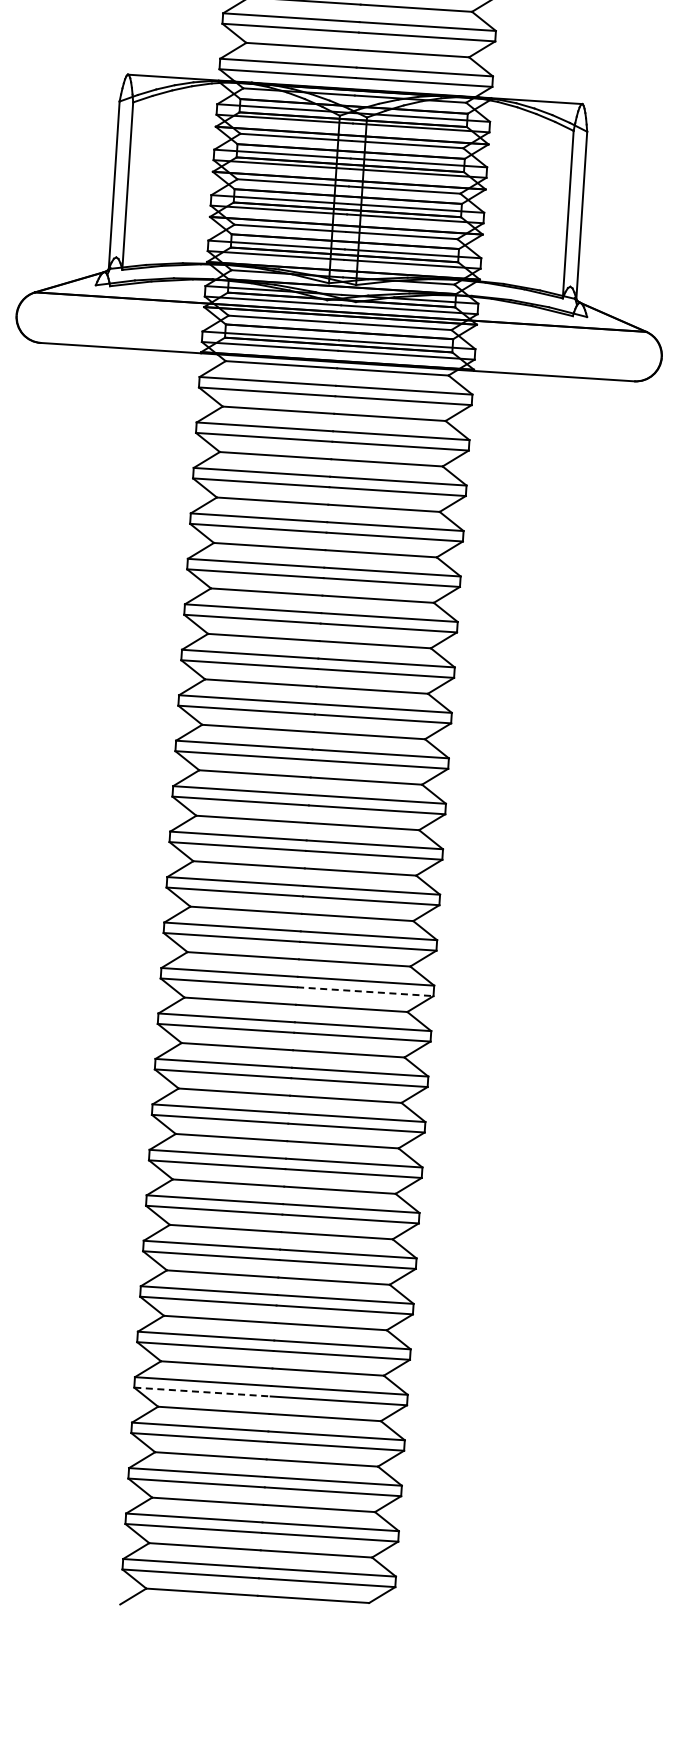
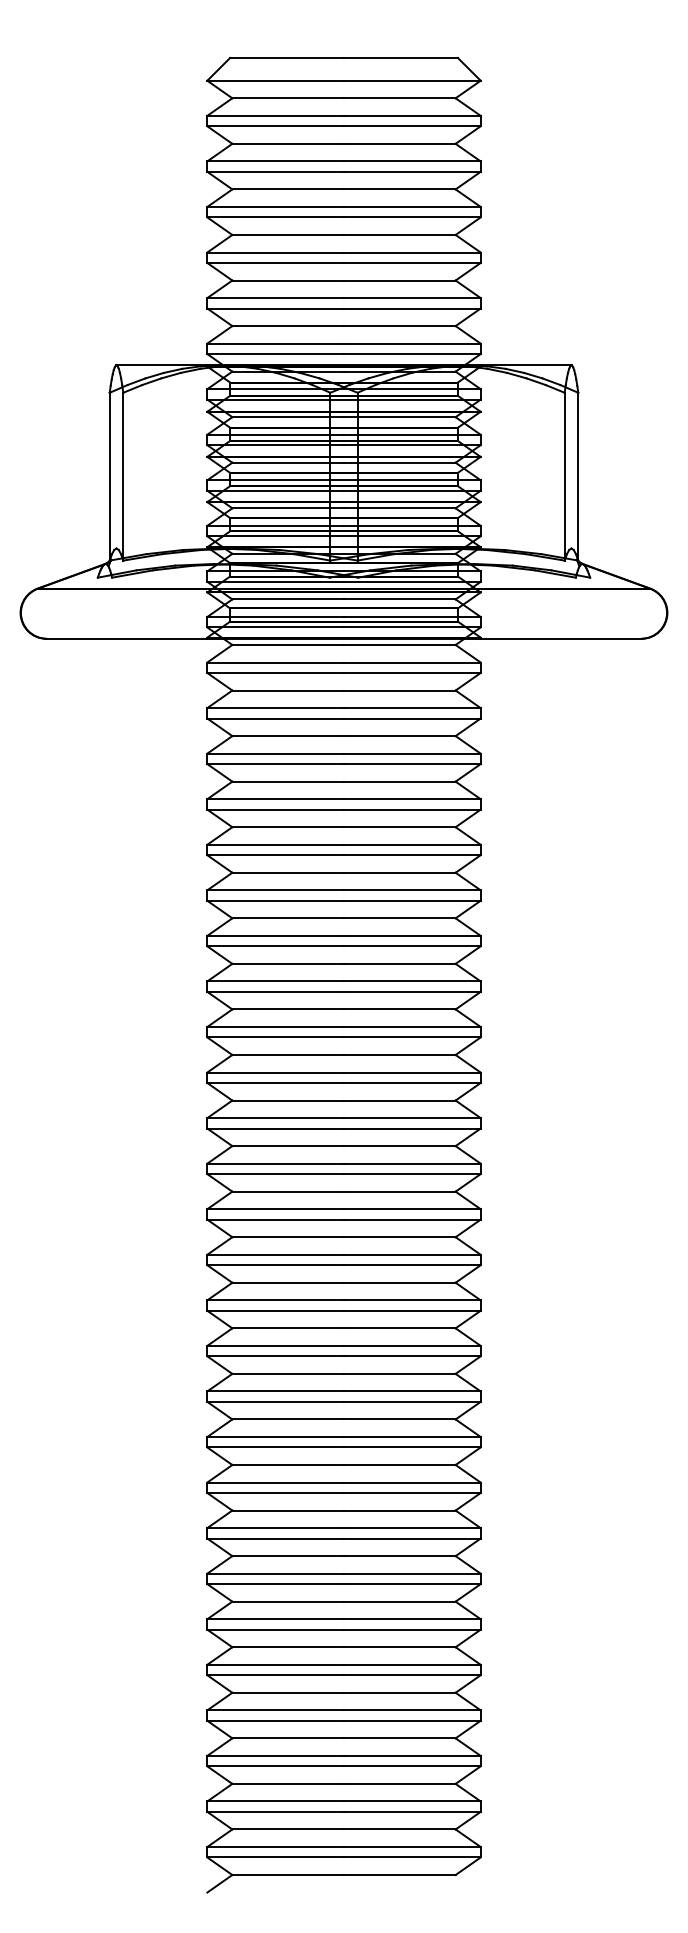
line: (365, 991) -> (412, 1265), dashed -> solid
line: (203, 1392) -> (276, 1675), dashed -> solid

